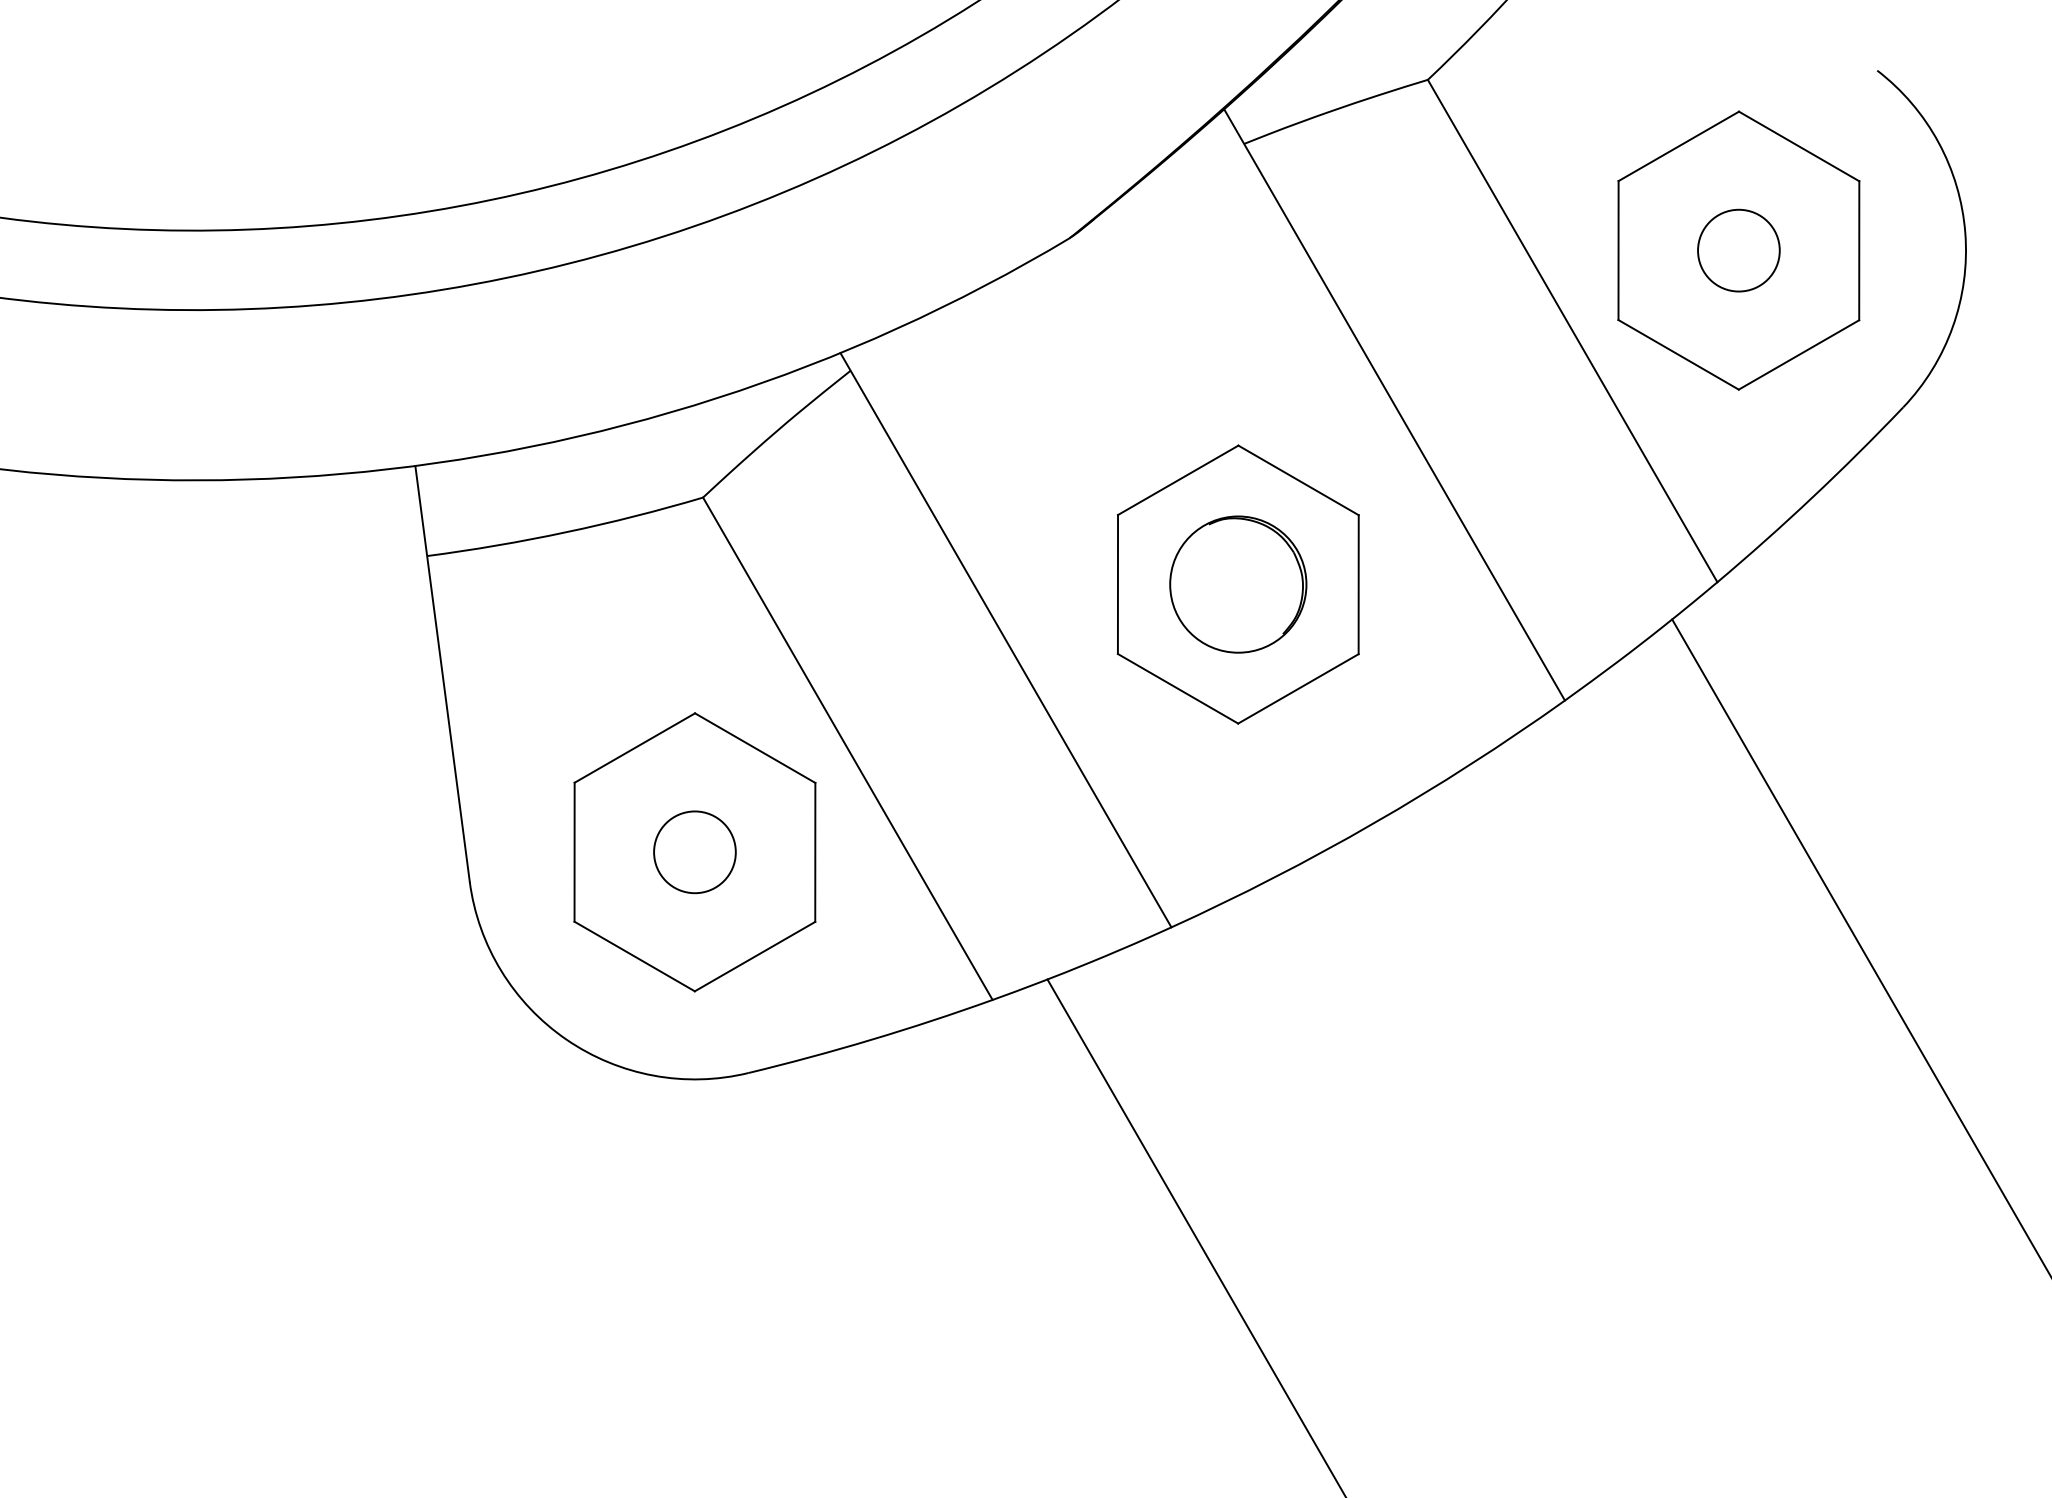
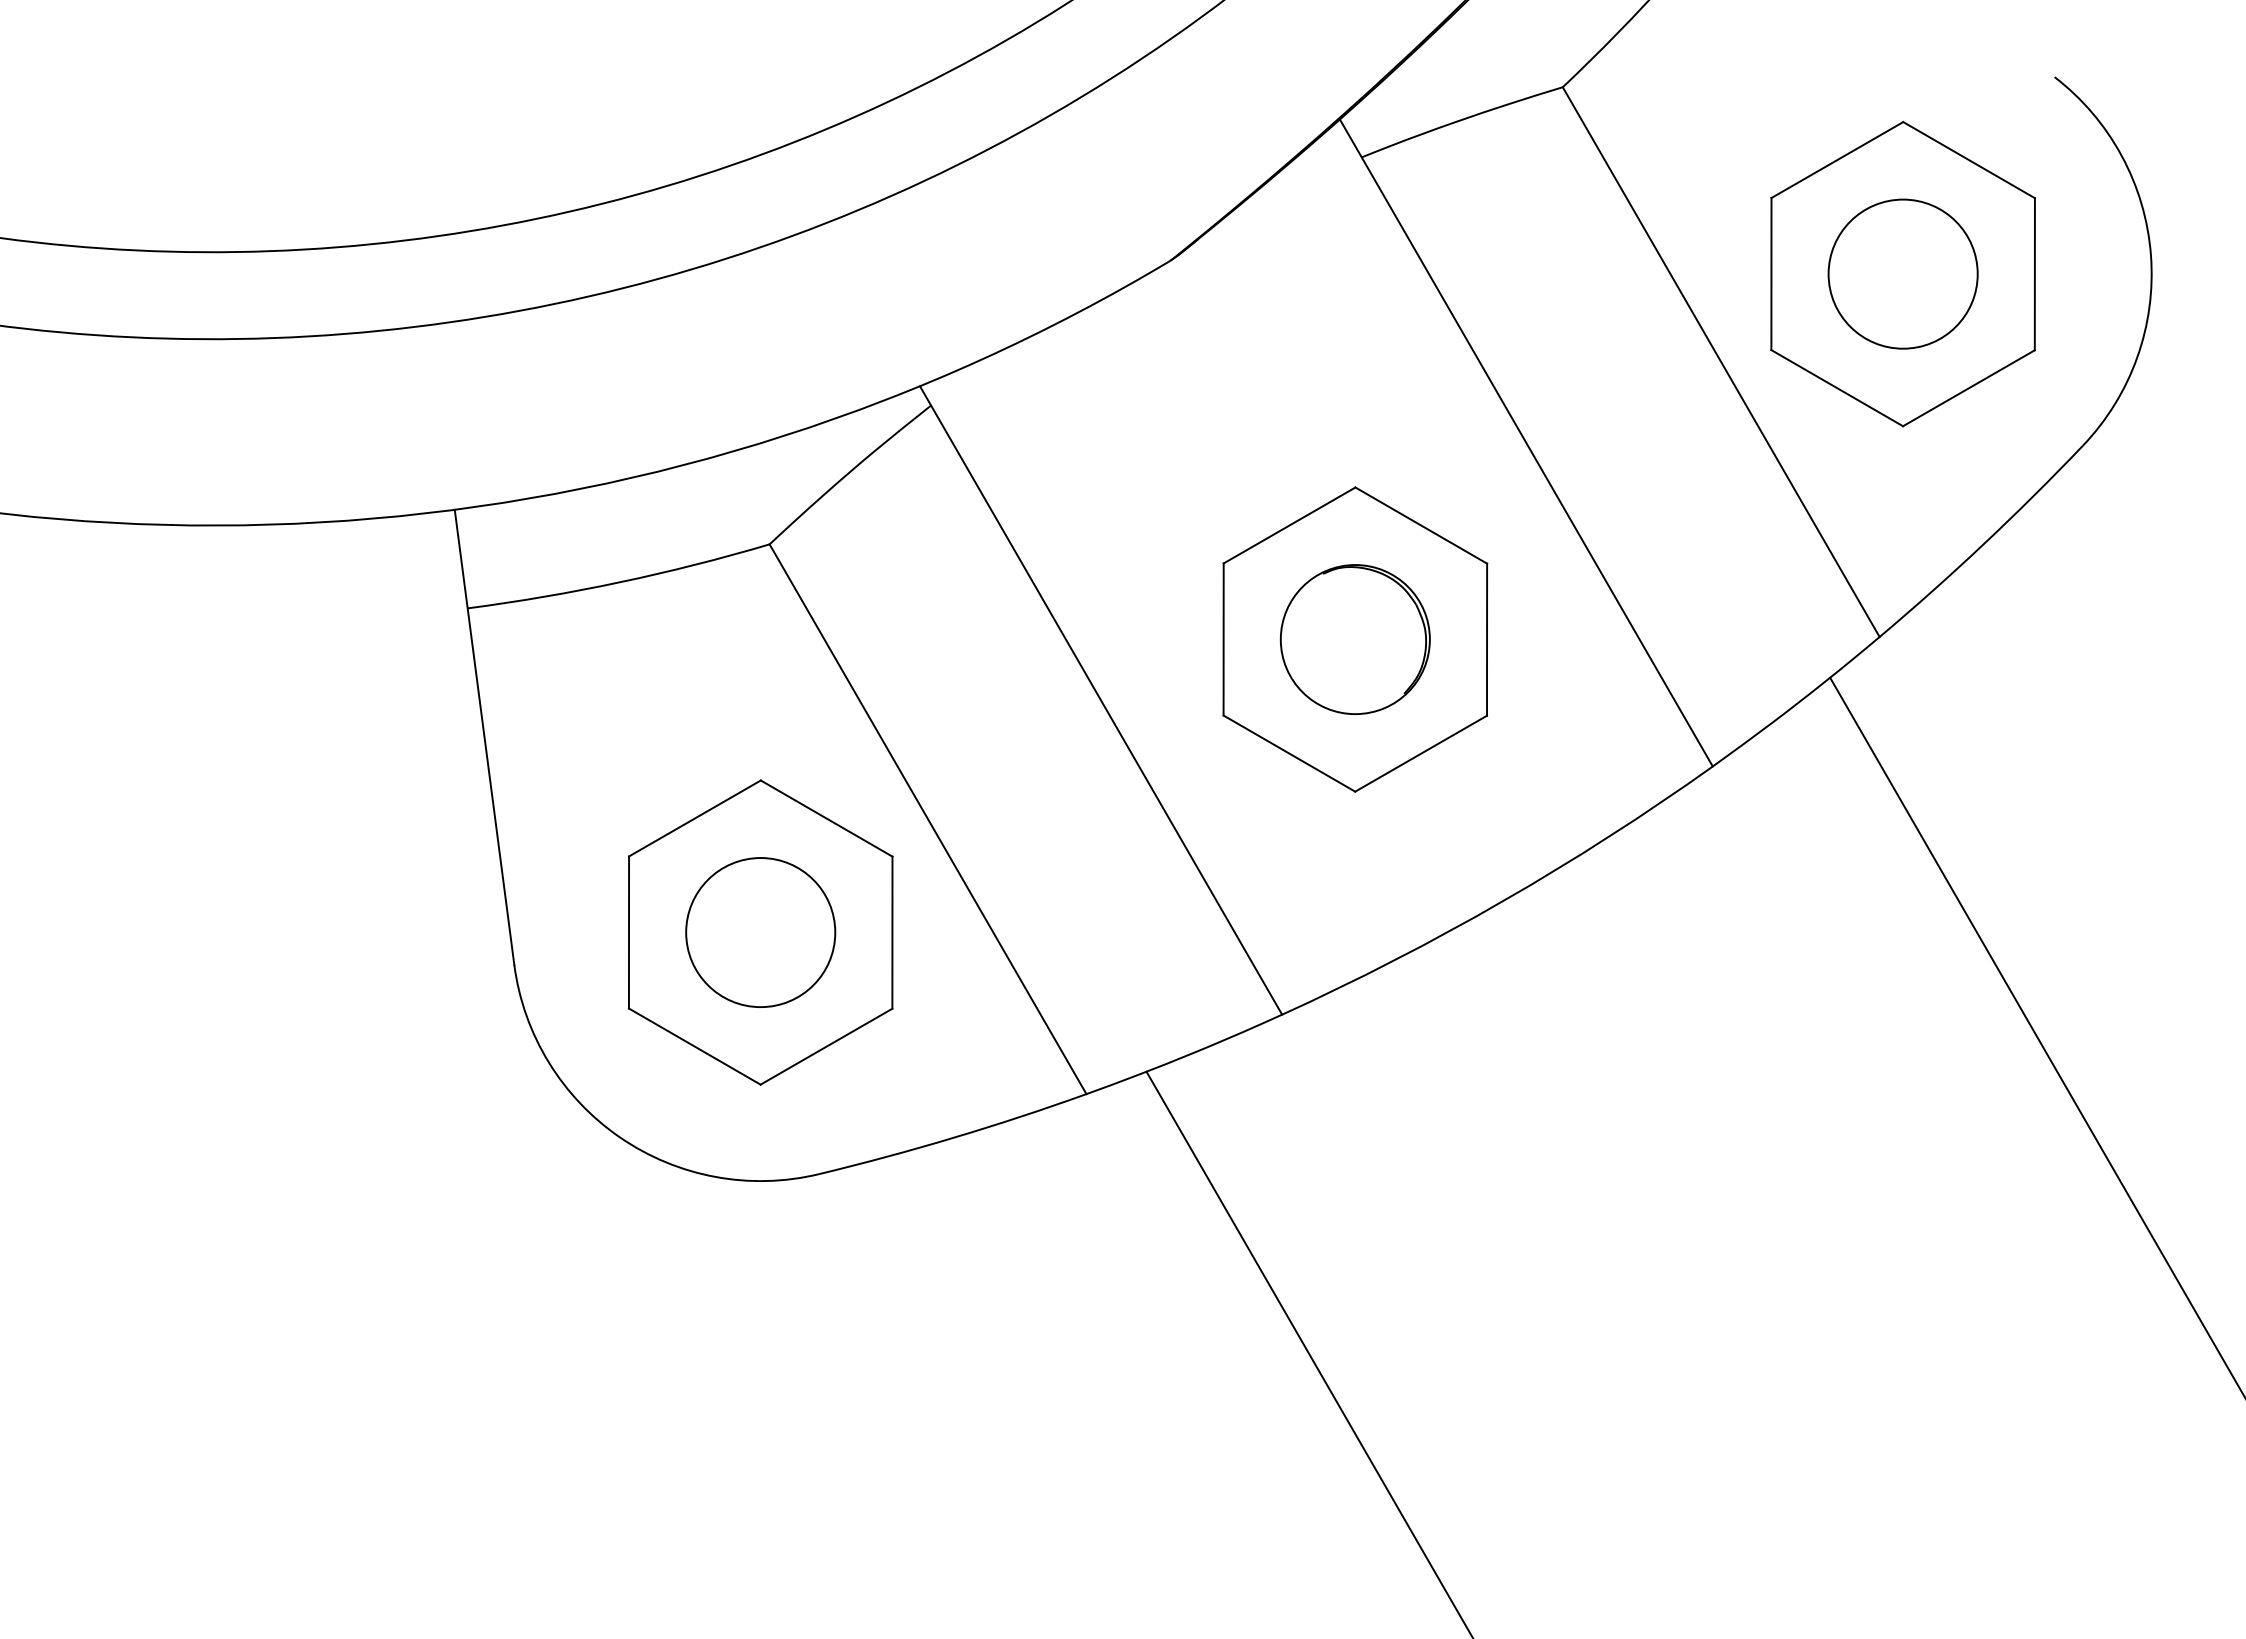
circle: (1738, 250) -> (1902, 273), size x1.67
circle: (694, 852) -> (760, 932), size x1.67

